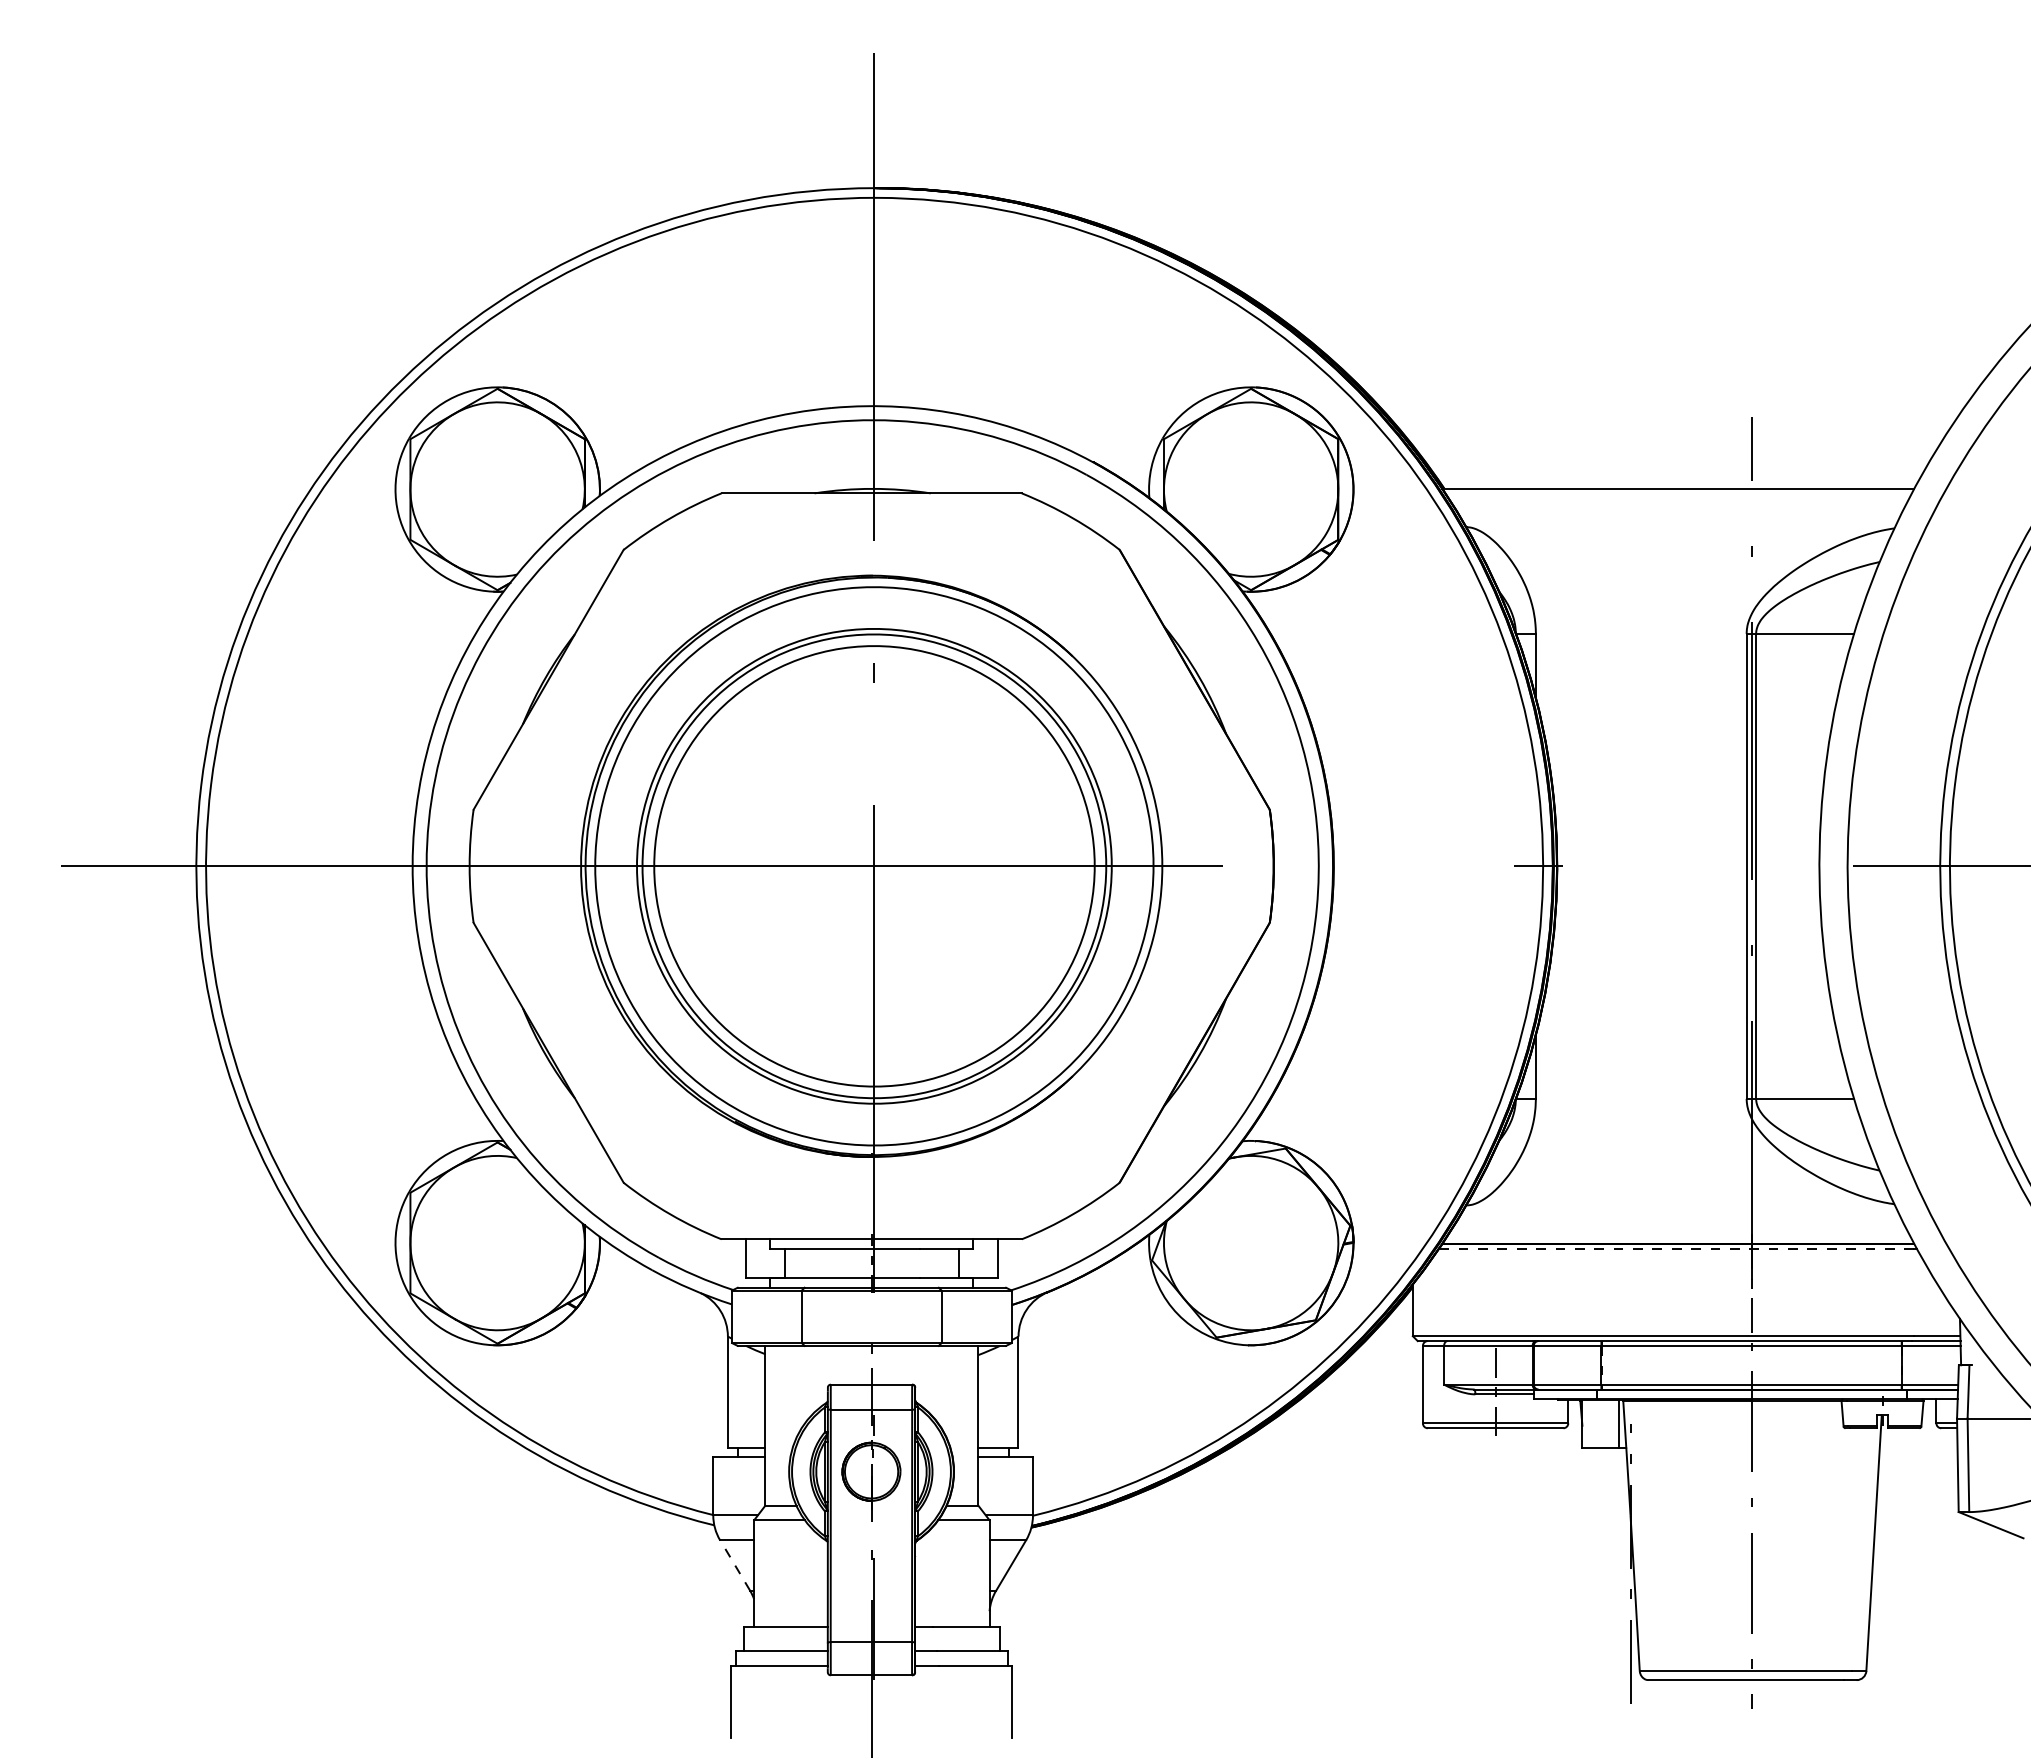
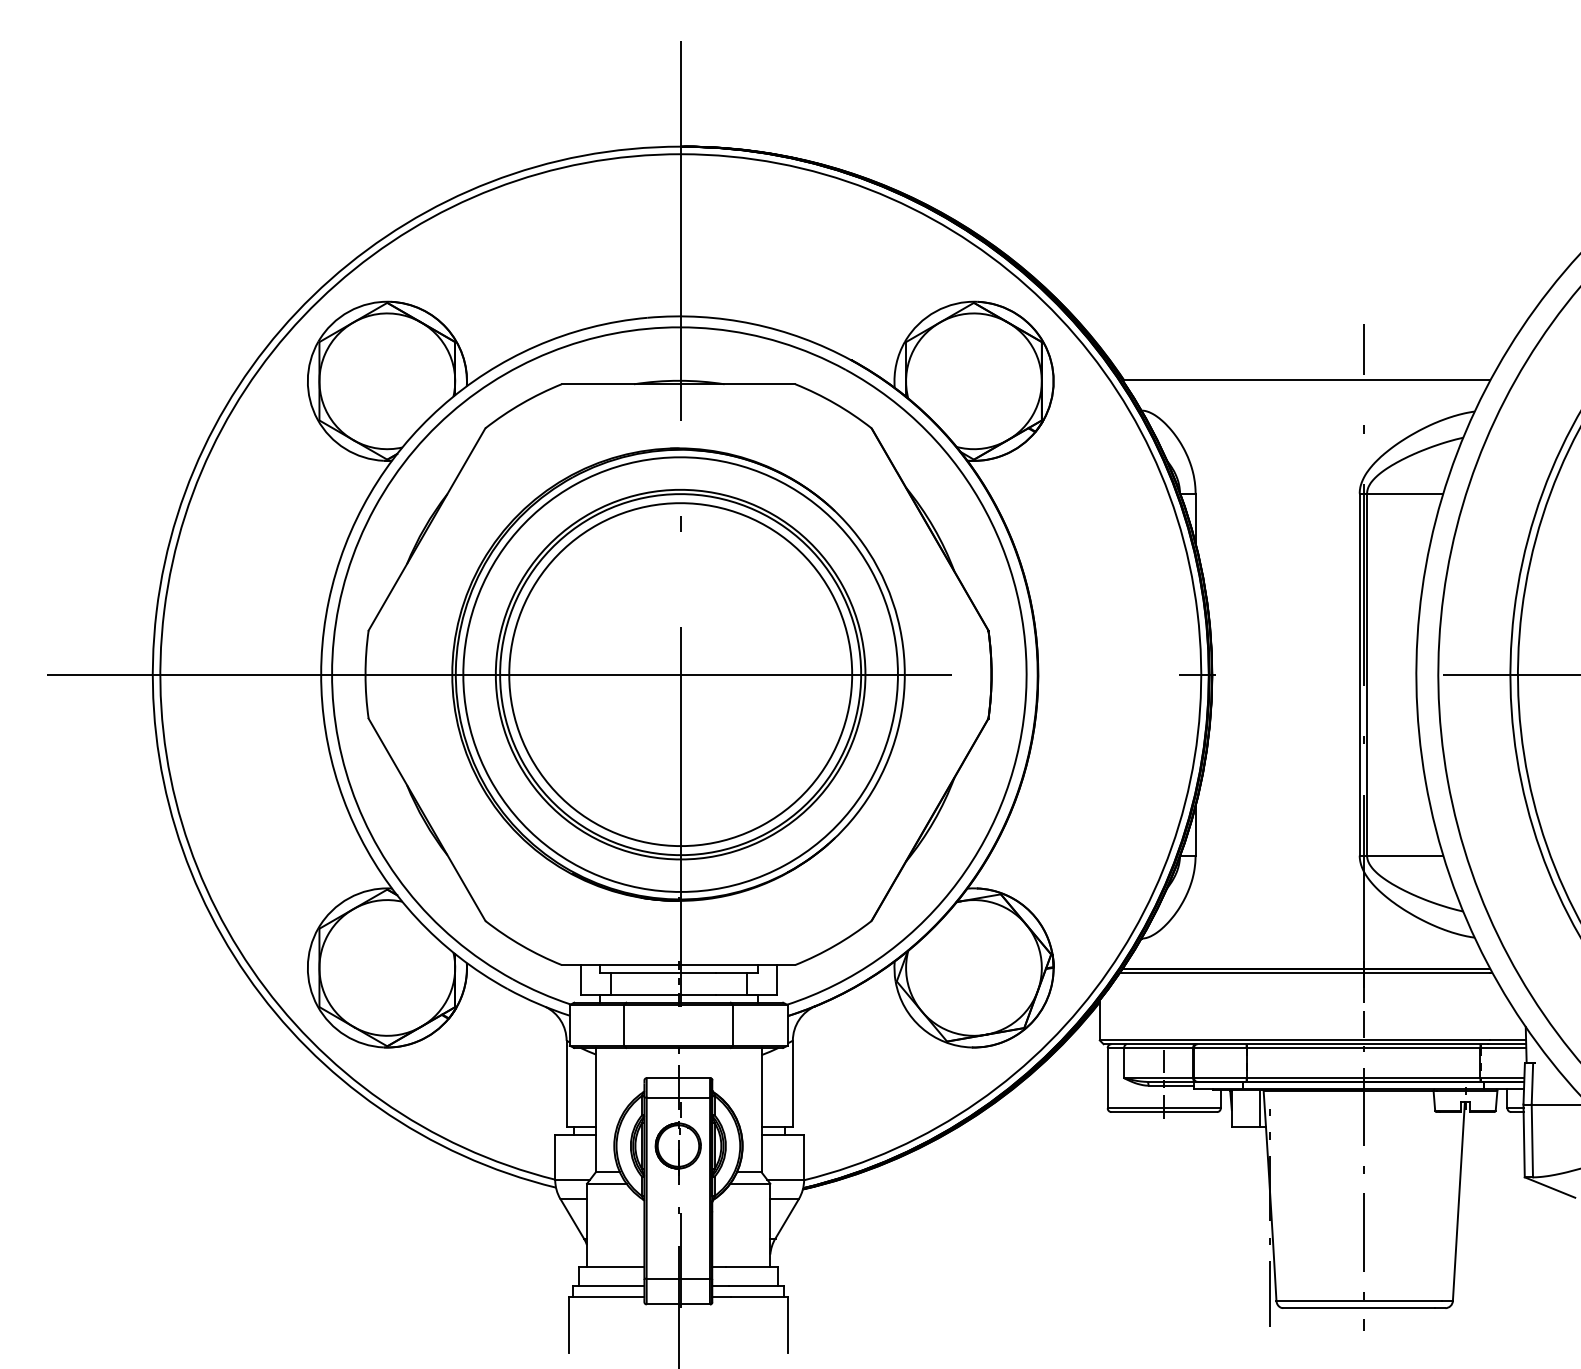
line: (1676, 1249) -> (1305, 972), dashed -> solid
line: (734, 1564) -> (571, 1218), dashed -> solid

